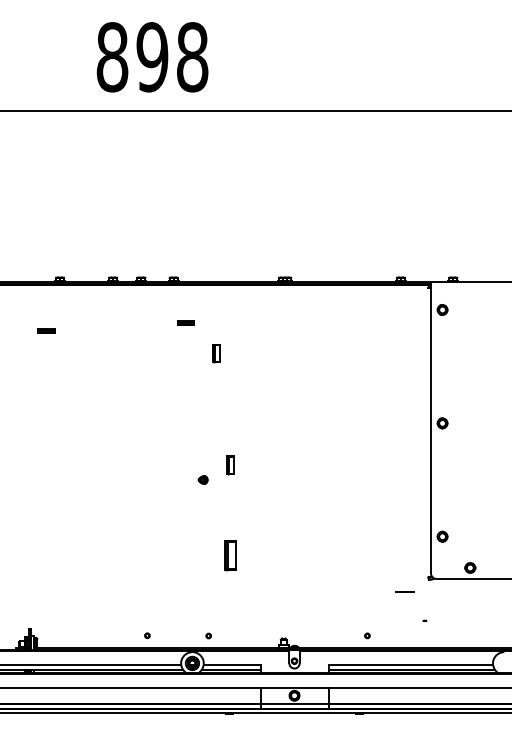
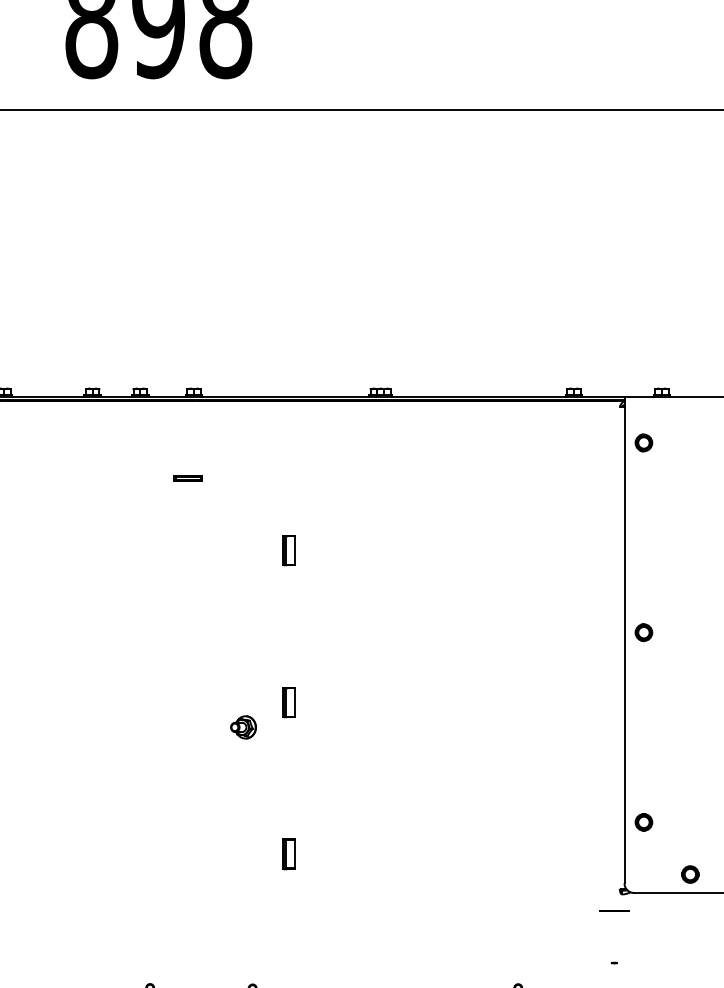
part: (185, 322) -> (187, 477), moved
part: (216, 353) -> (289, 550), moved
part: (202, 479) -> (242, 726), size x1.67
part: (230, 556) -> (289, 855), size x0.62
line: (404, 591) -> (613, 910), moved

